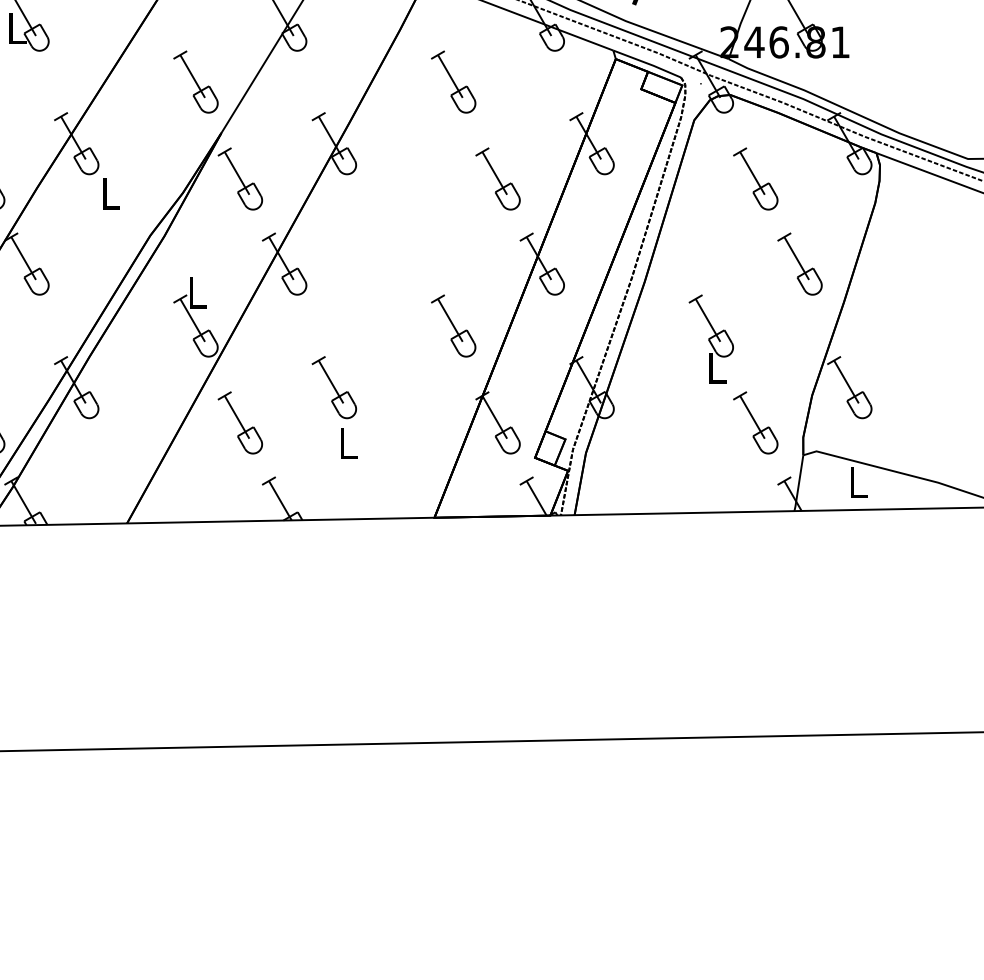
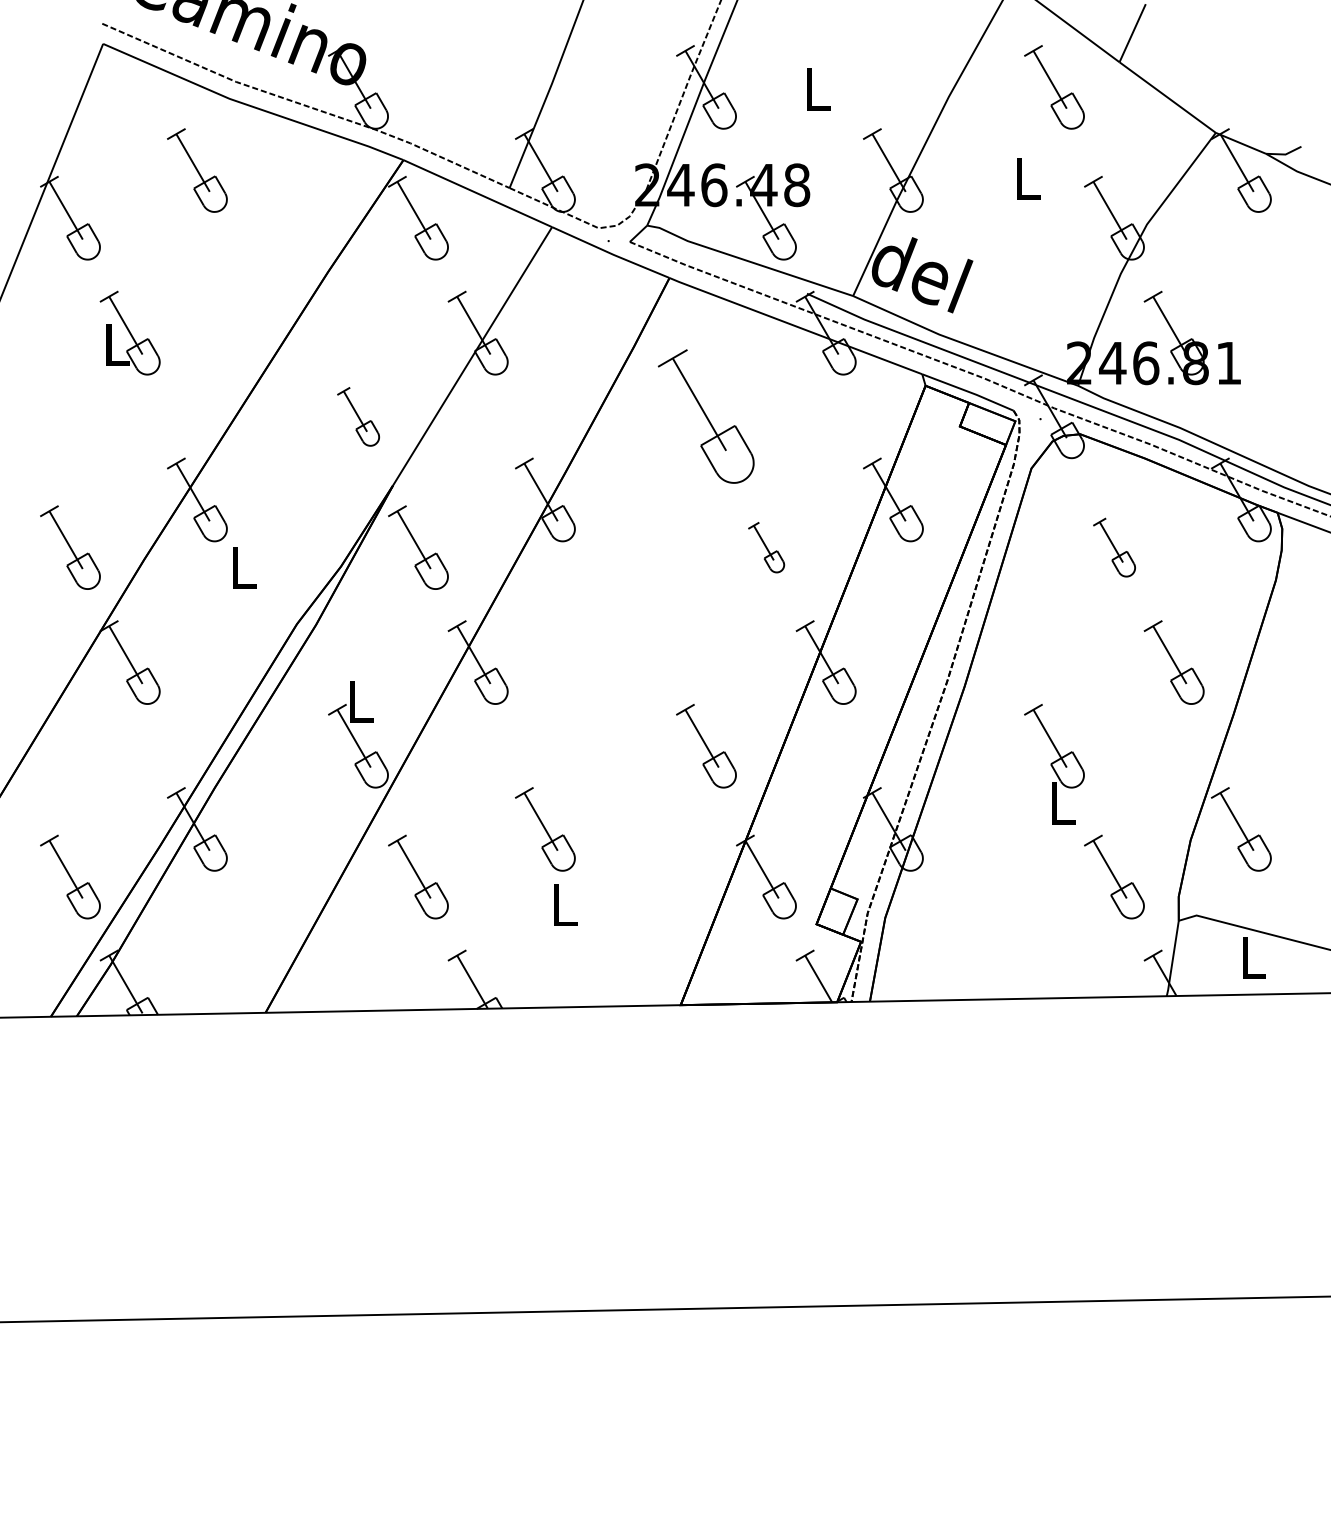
part: (195, 81) -> (358, 416), size x0.7
part: (453, 81) -> (706, 416), size x1.6
part: (498, 178) -> (766, 547), size x0.6
part: (755, 178) -> (1114, 547), size x0.7

